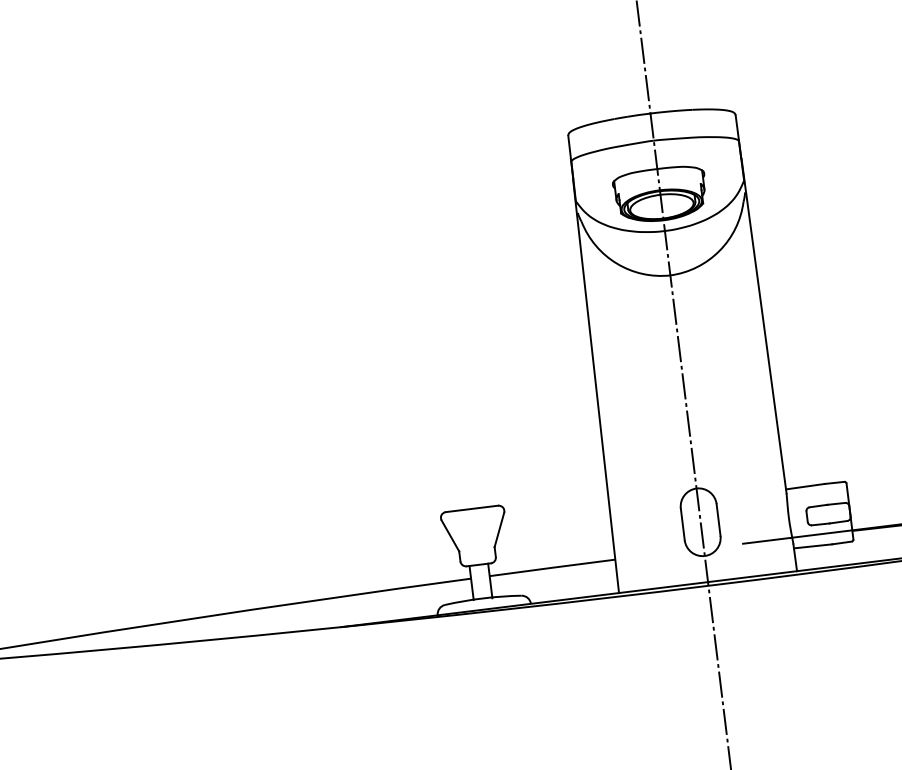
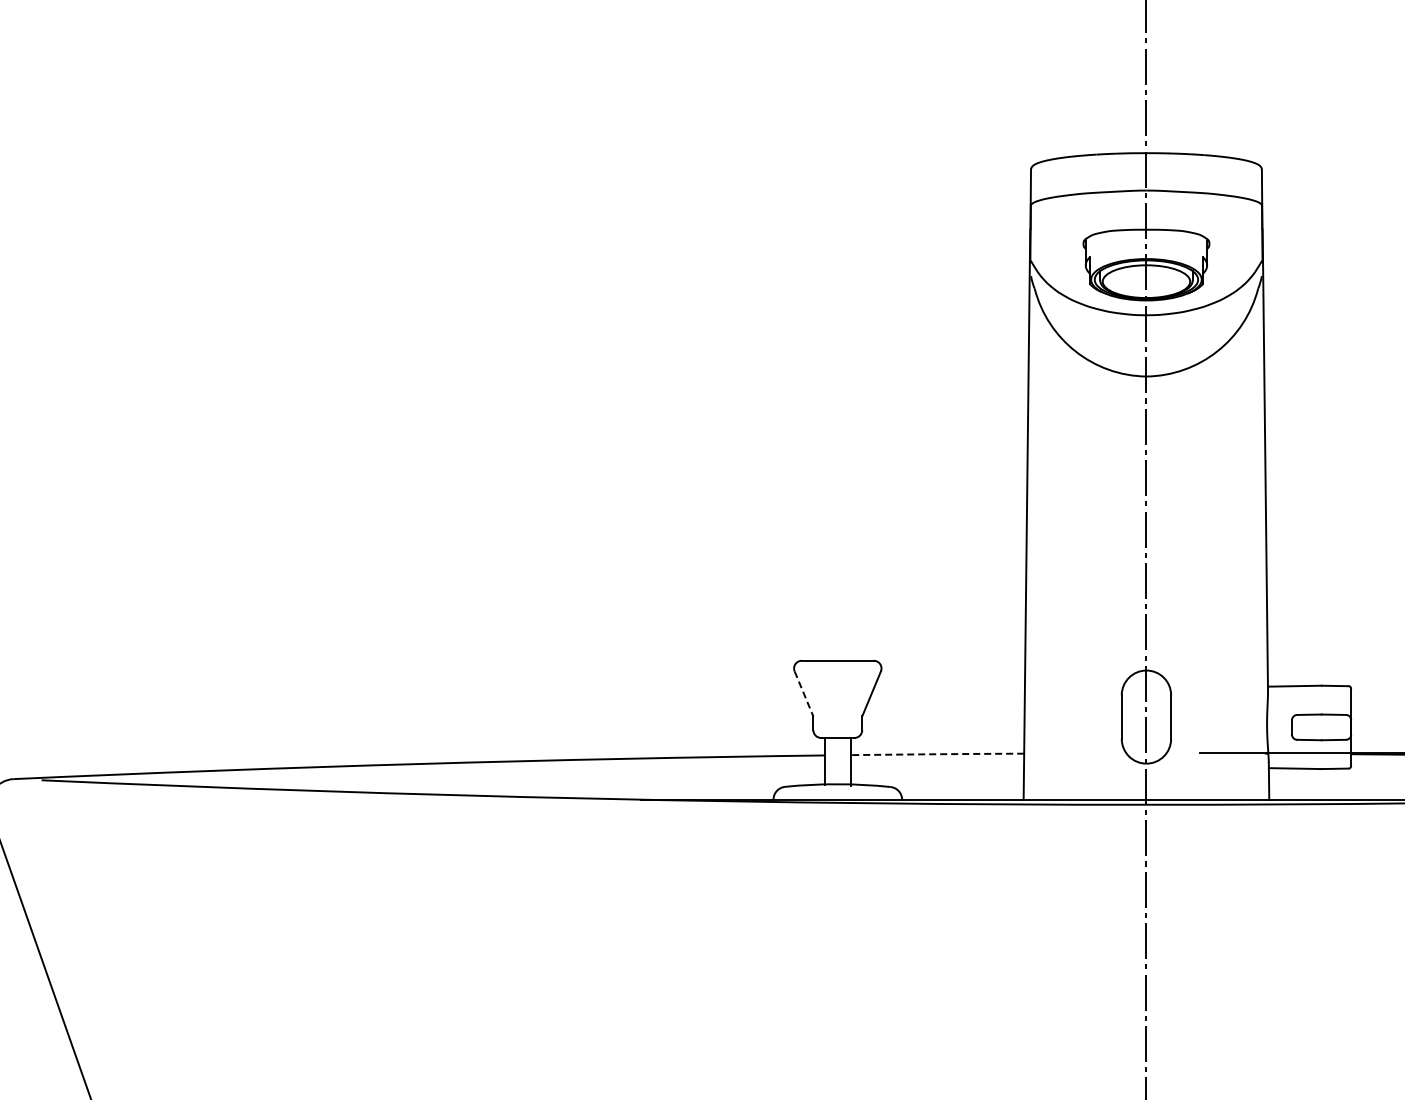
line: (450, 536) -> (804, 694), solid -> dashed
arc: (552, 567) -> (937, 754), solid -> dashed

